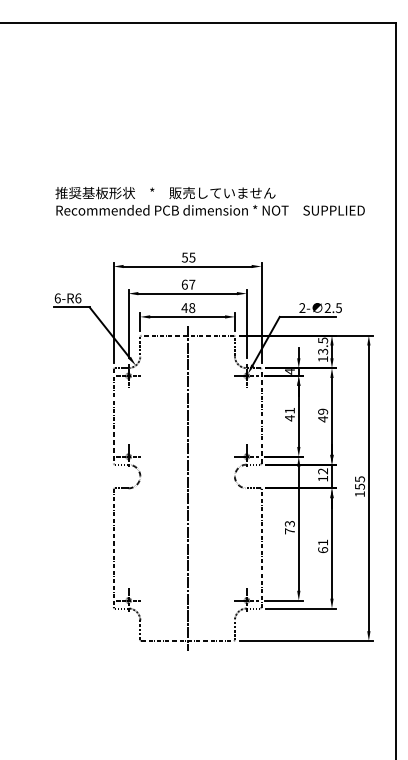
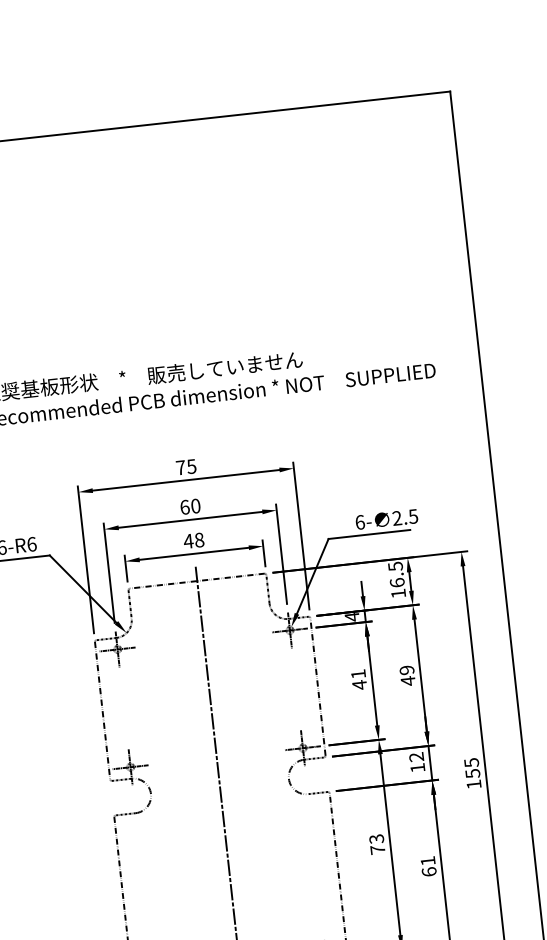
text: (184, 257) -> (180, 467), 55 -> 75
text: (192, 284) -> (196, 505), 67 -> 60
text: (302, 308) -> (360, 523), 2- -> 6-
text: (323, 351) -> (397, 582), 13.5 -> 16.5

